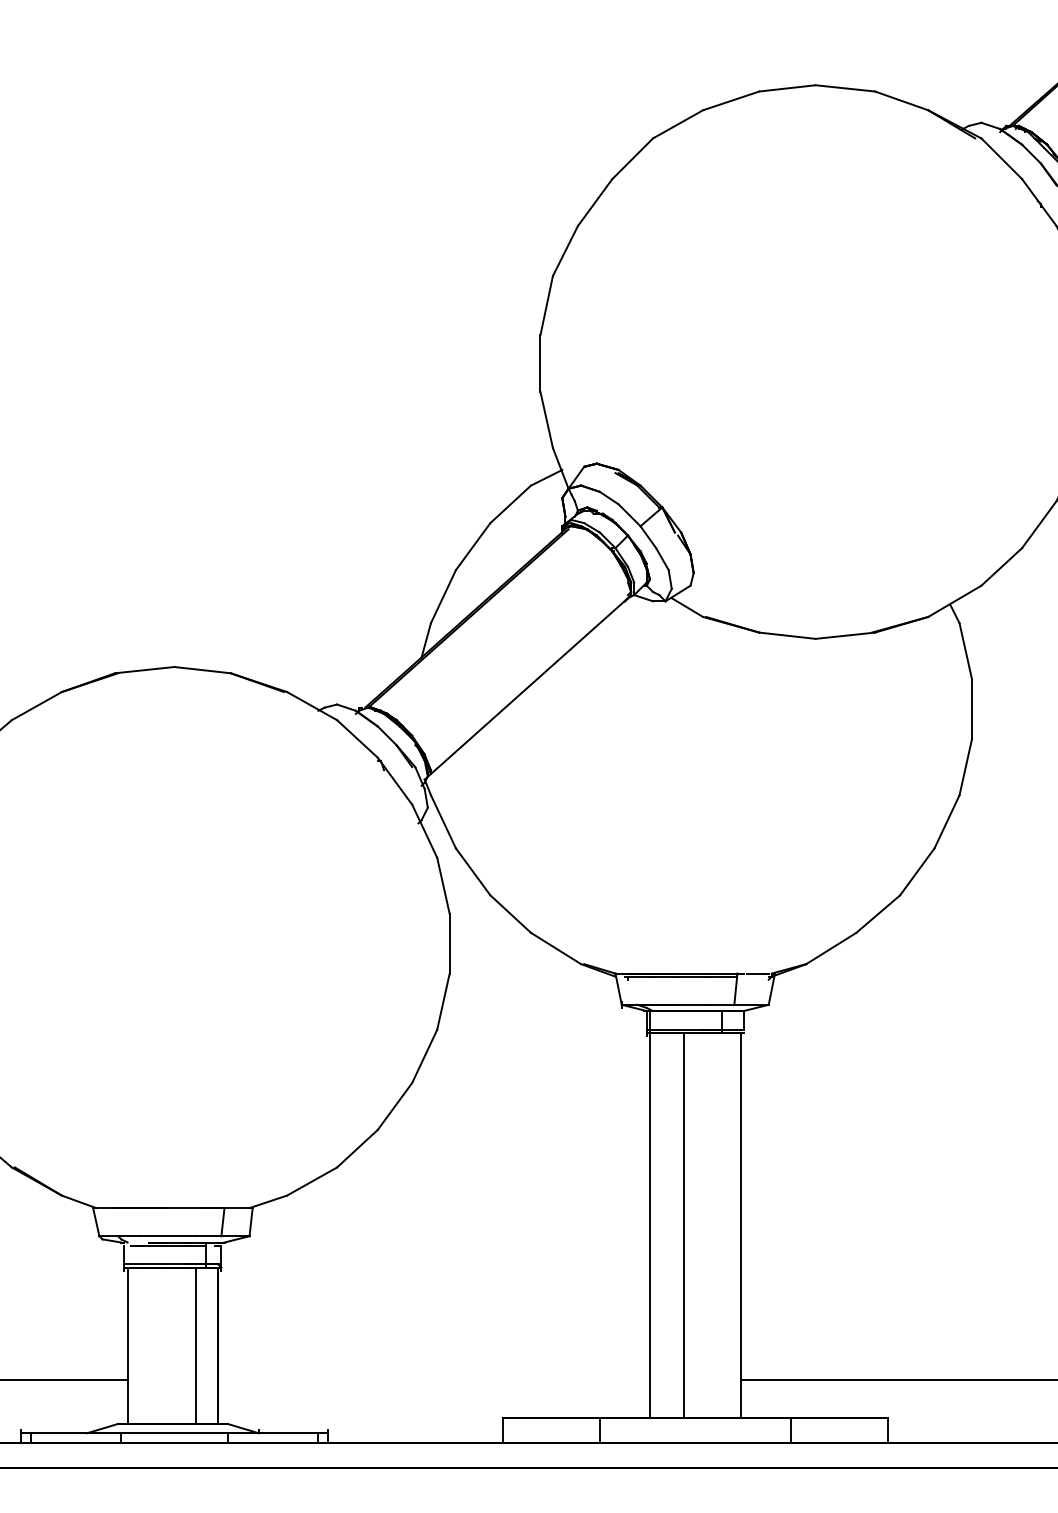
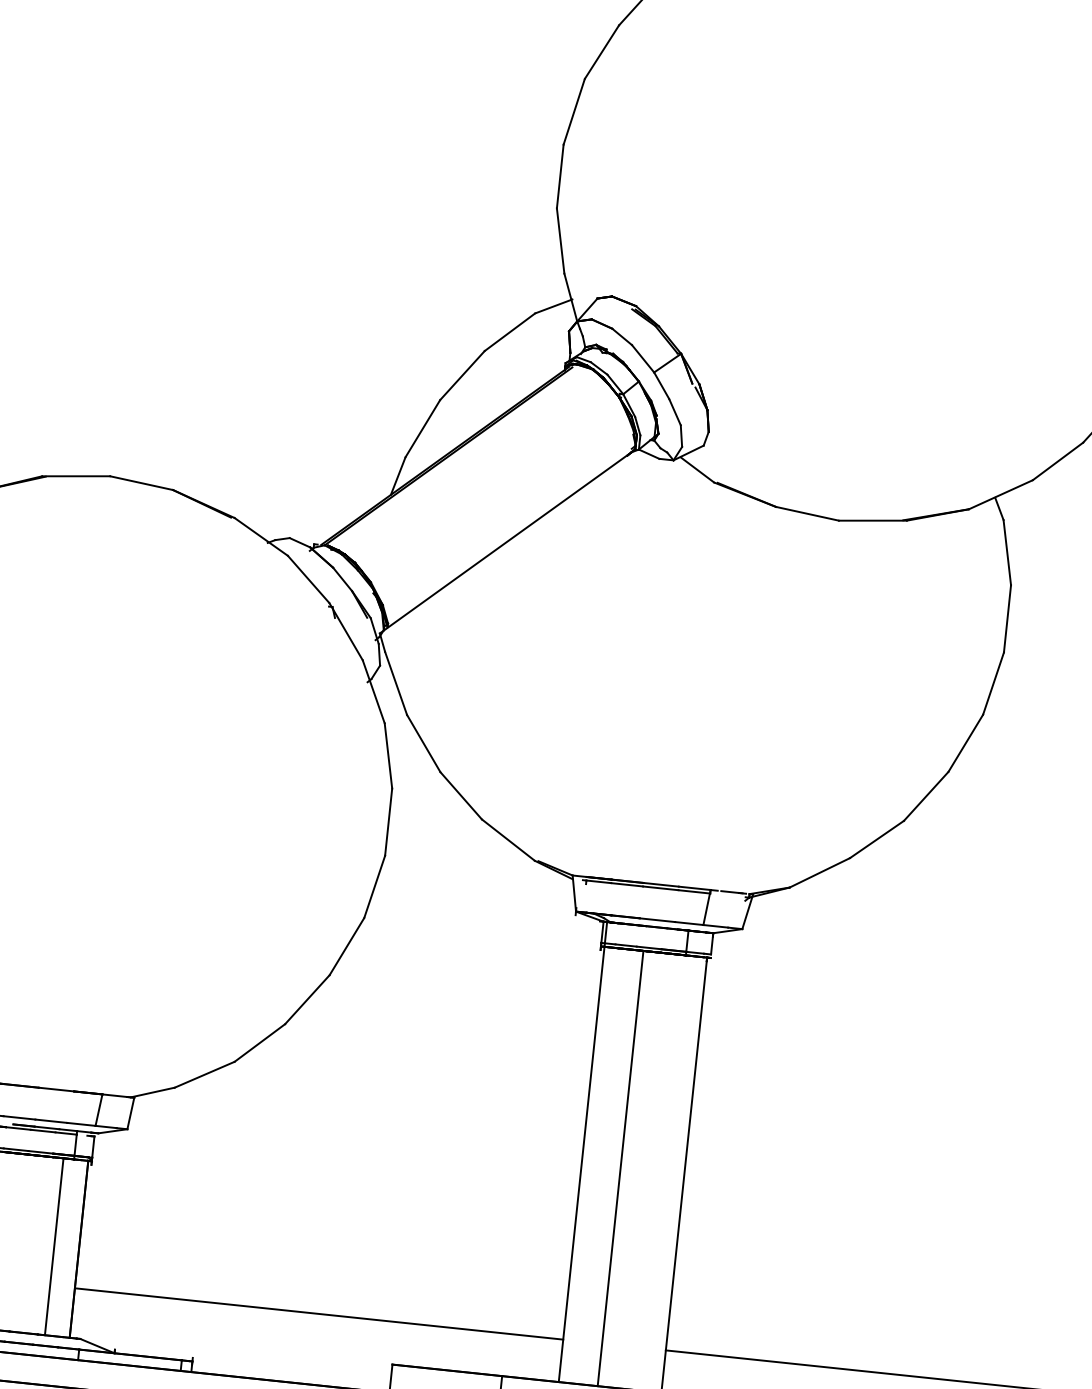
line: (433, 1380) -> (318, 1314), added

